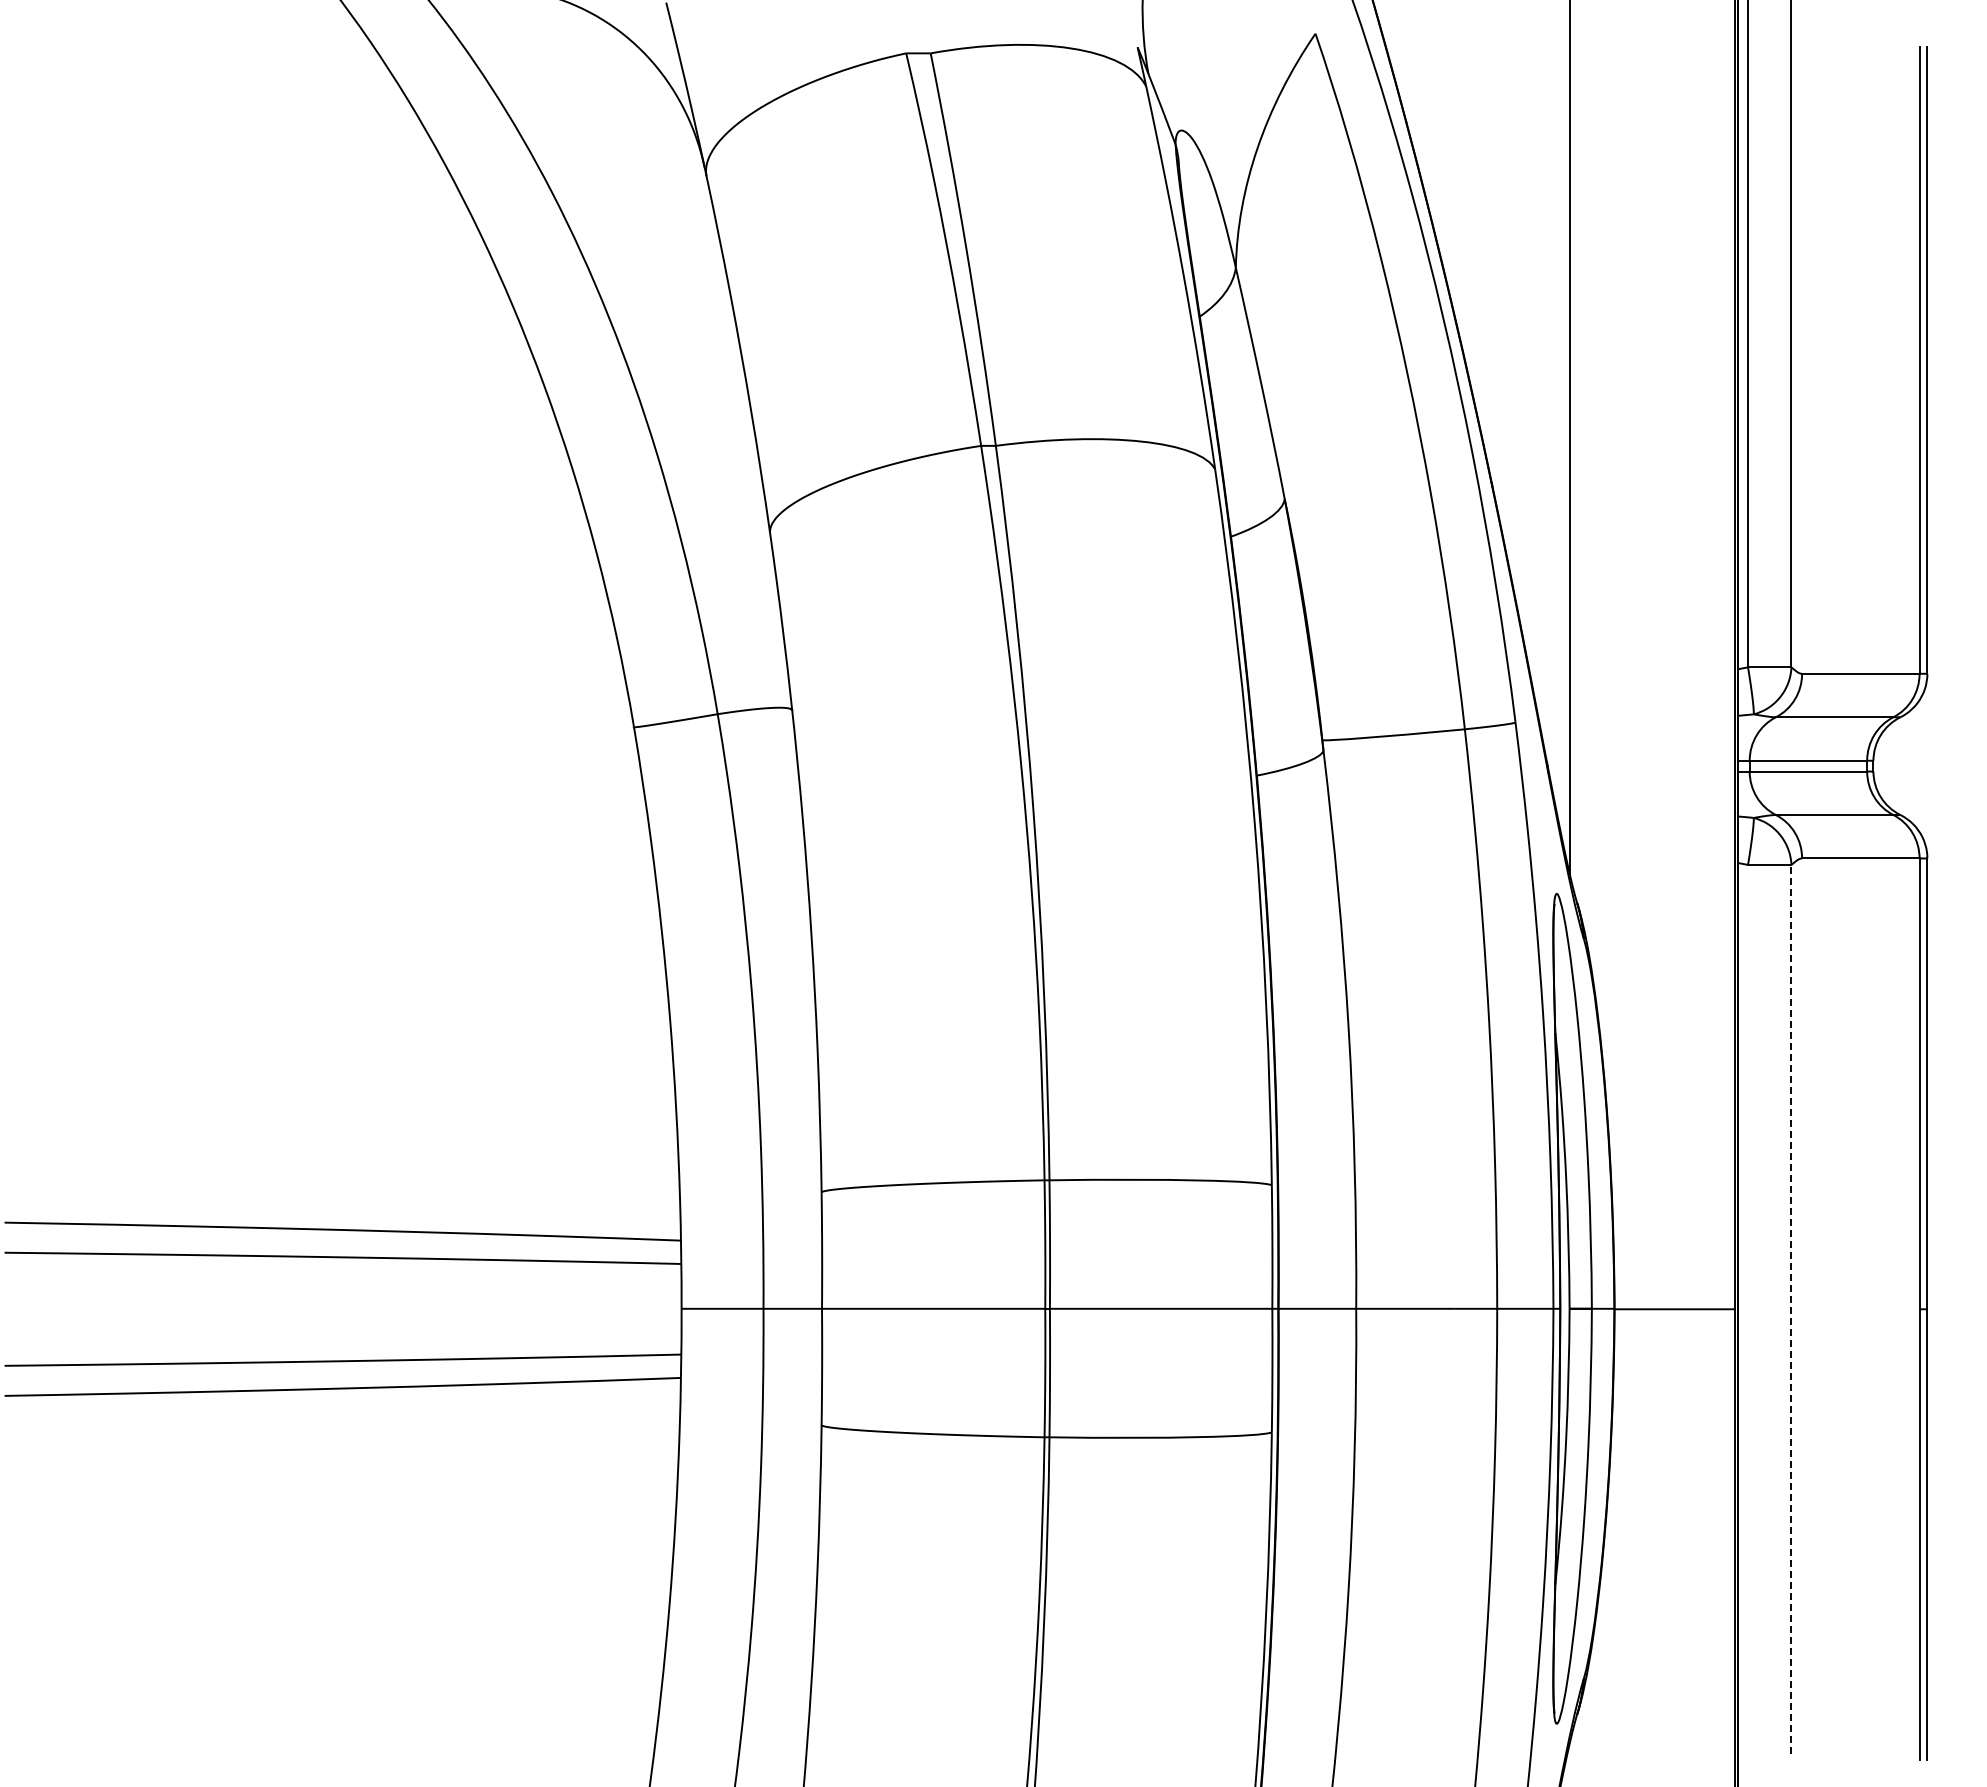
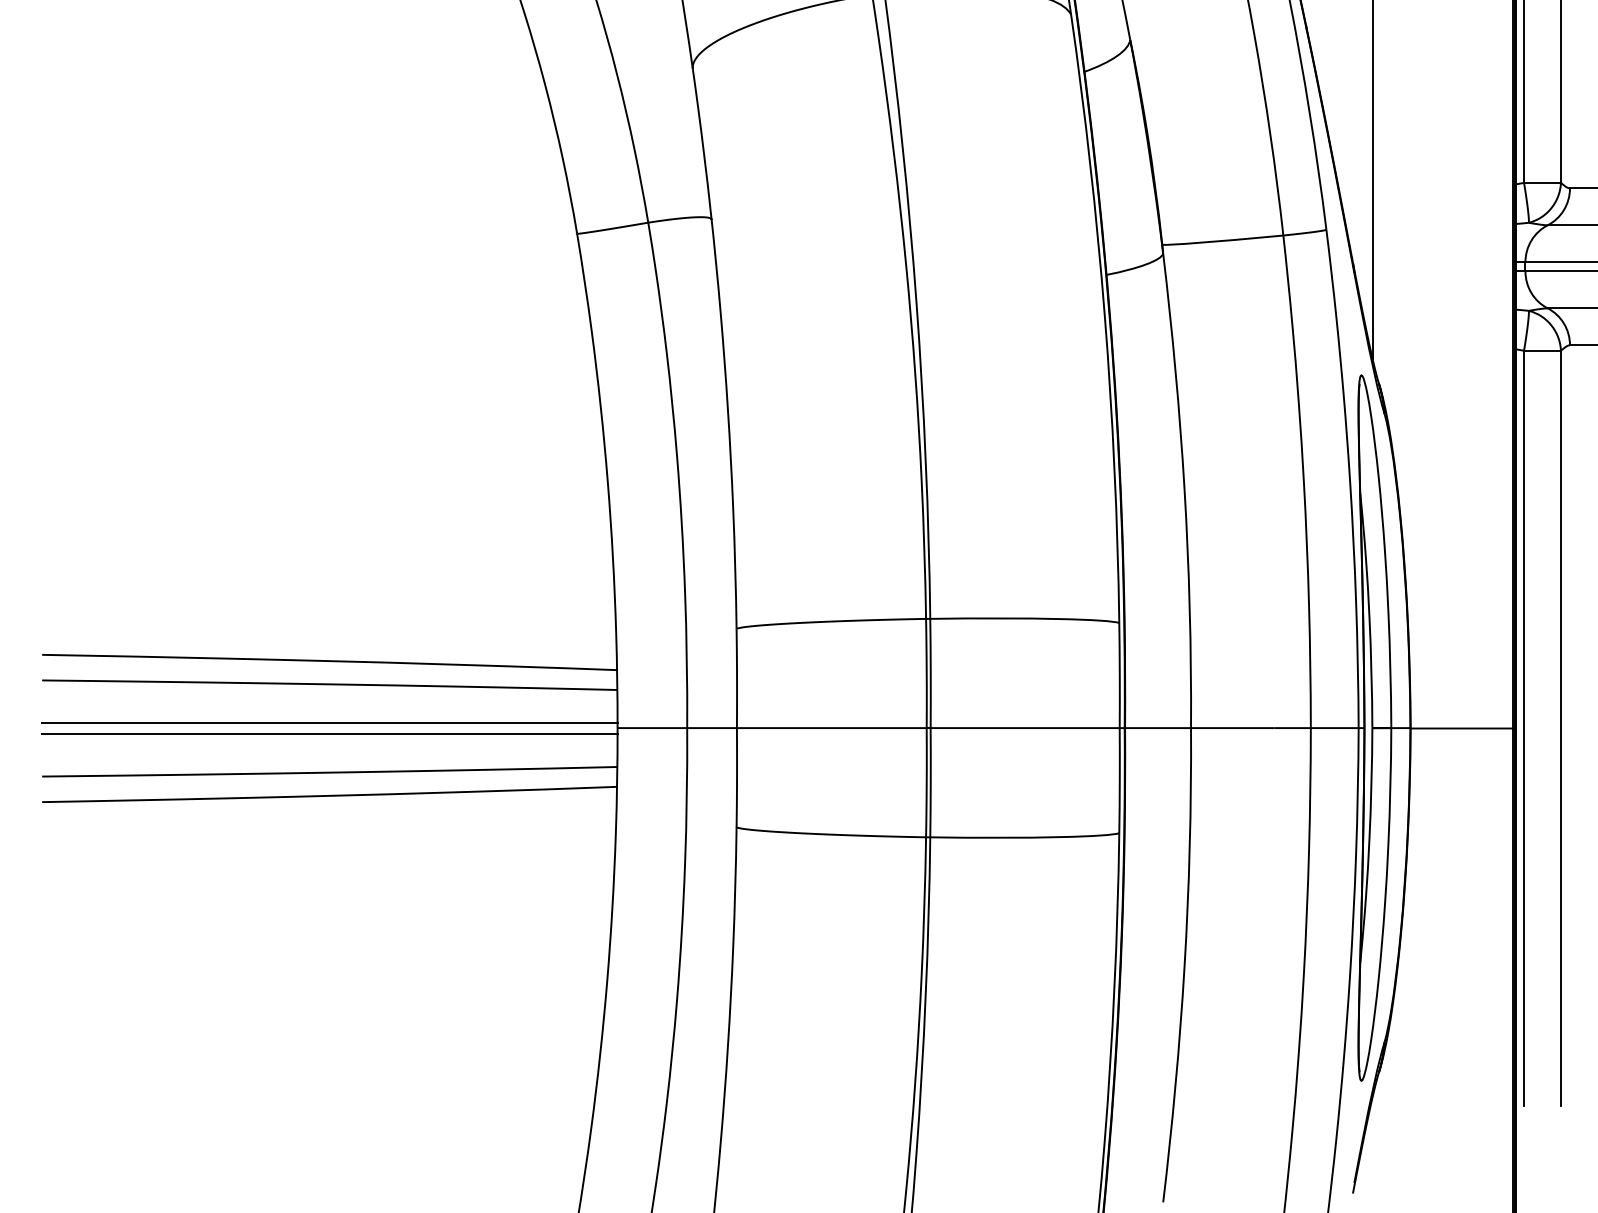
line: (342, 1302) -> (329, 722), added
line: (1748, 1308) -> (1524, 727), added
line: (1791, 1308) -> (1560, 727), dashed -> solid
line: (342, 1315) -> (329, 733), added

